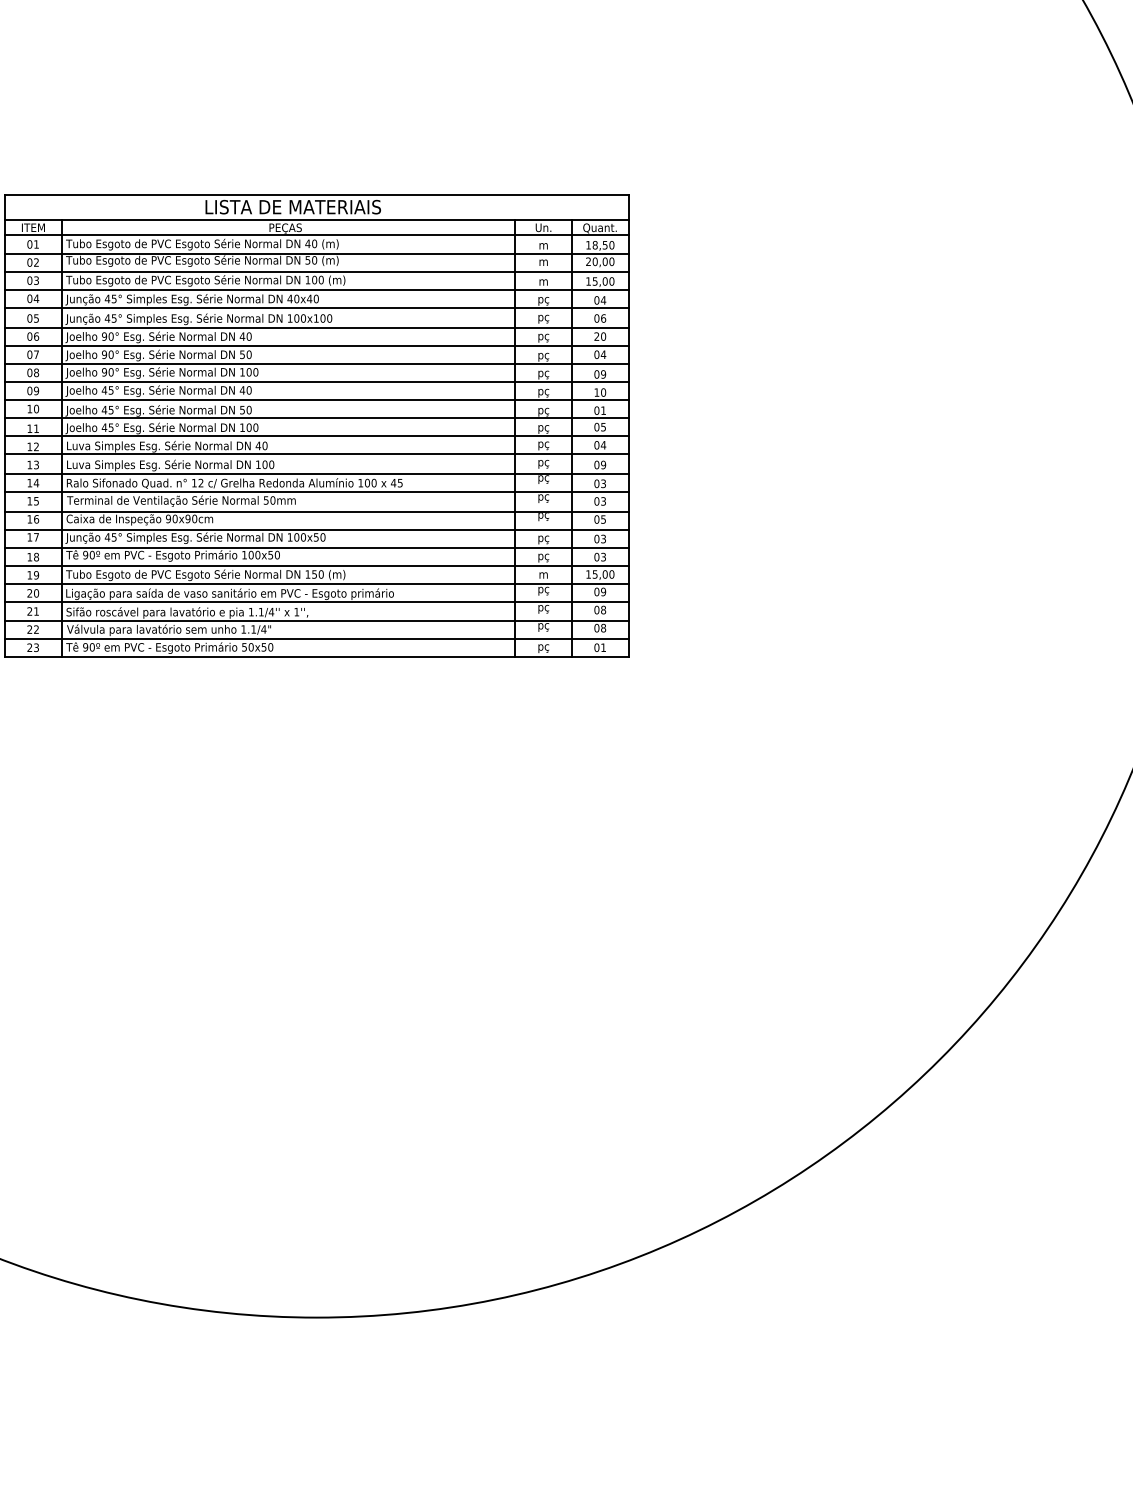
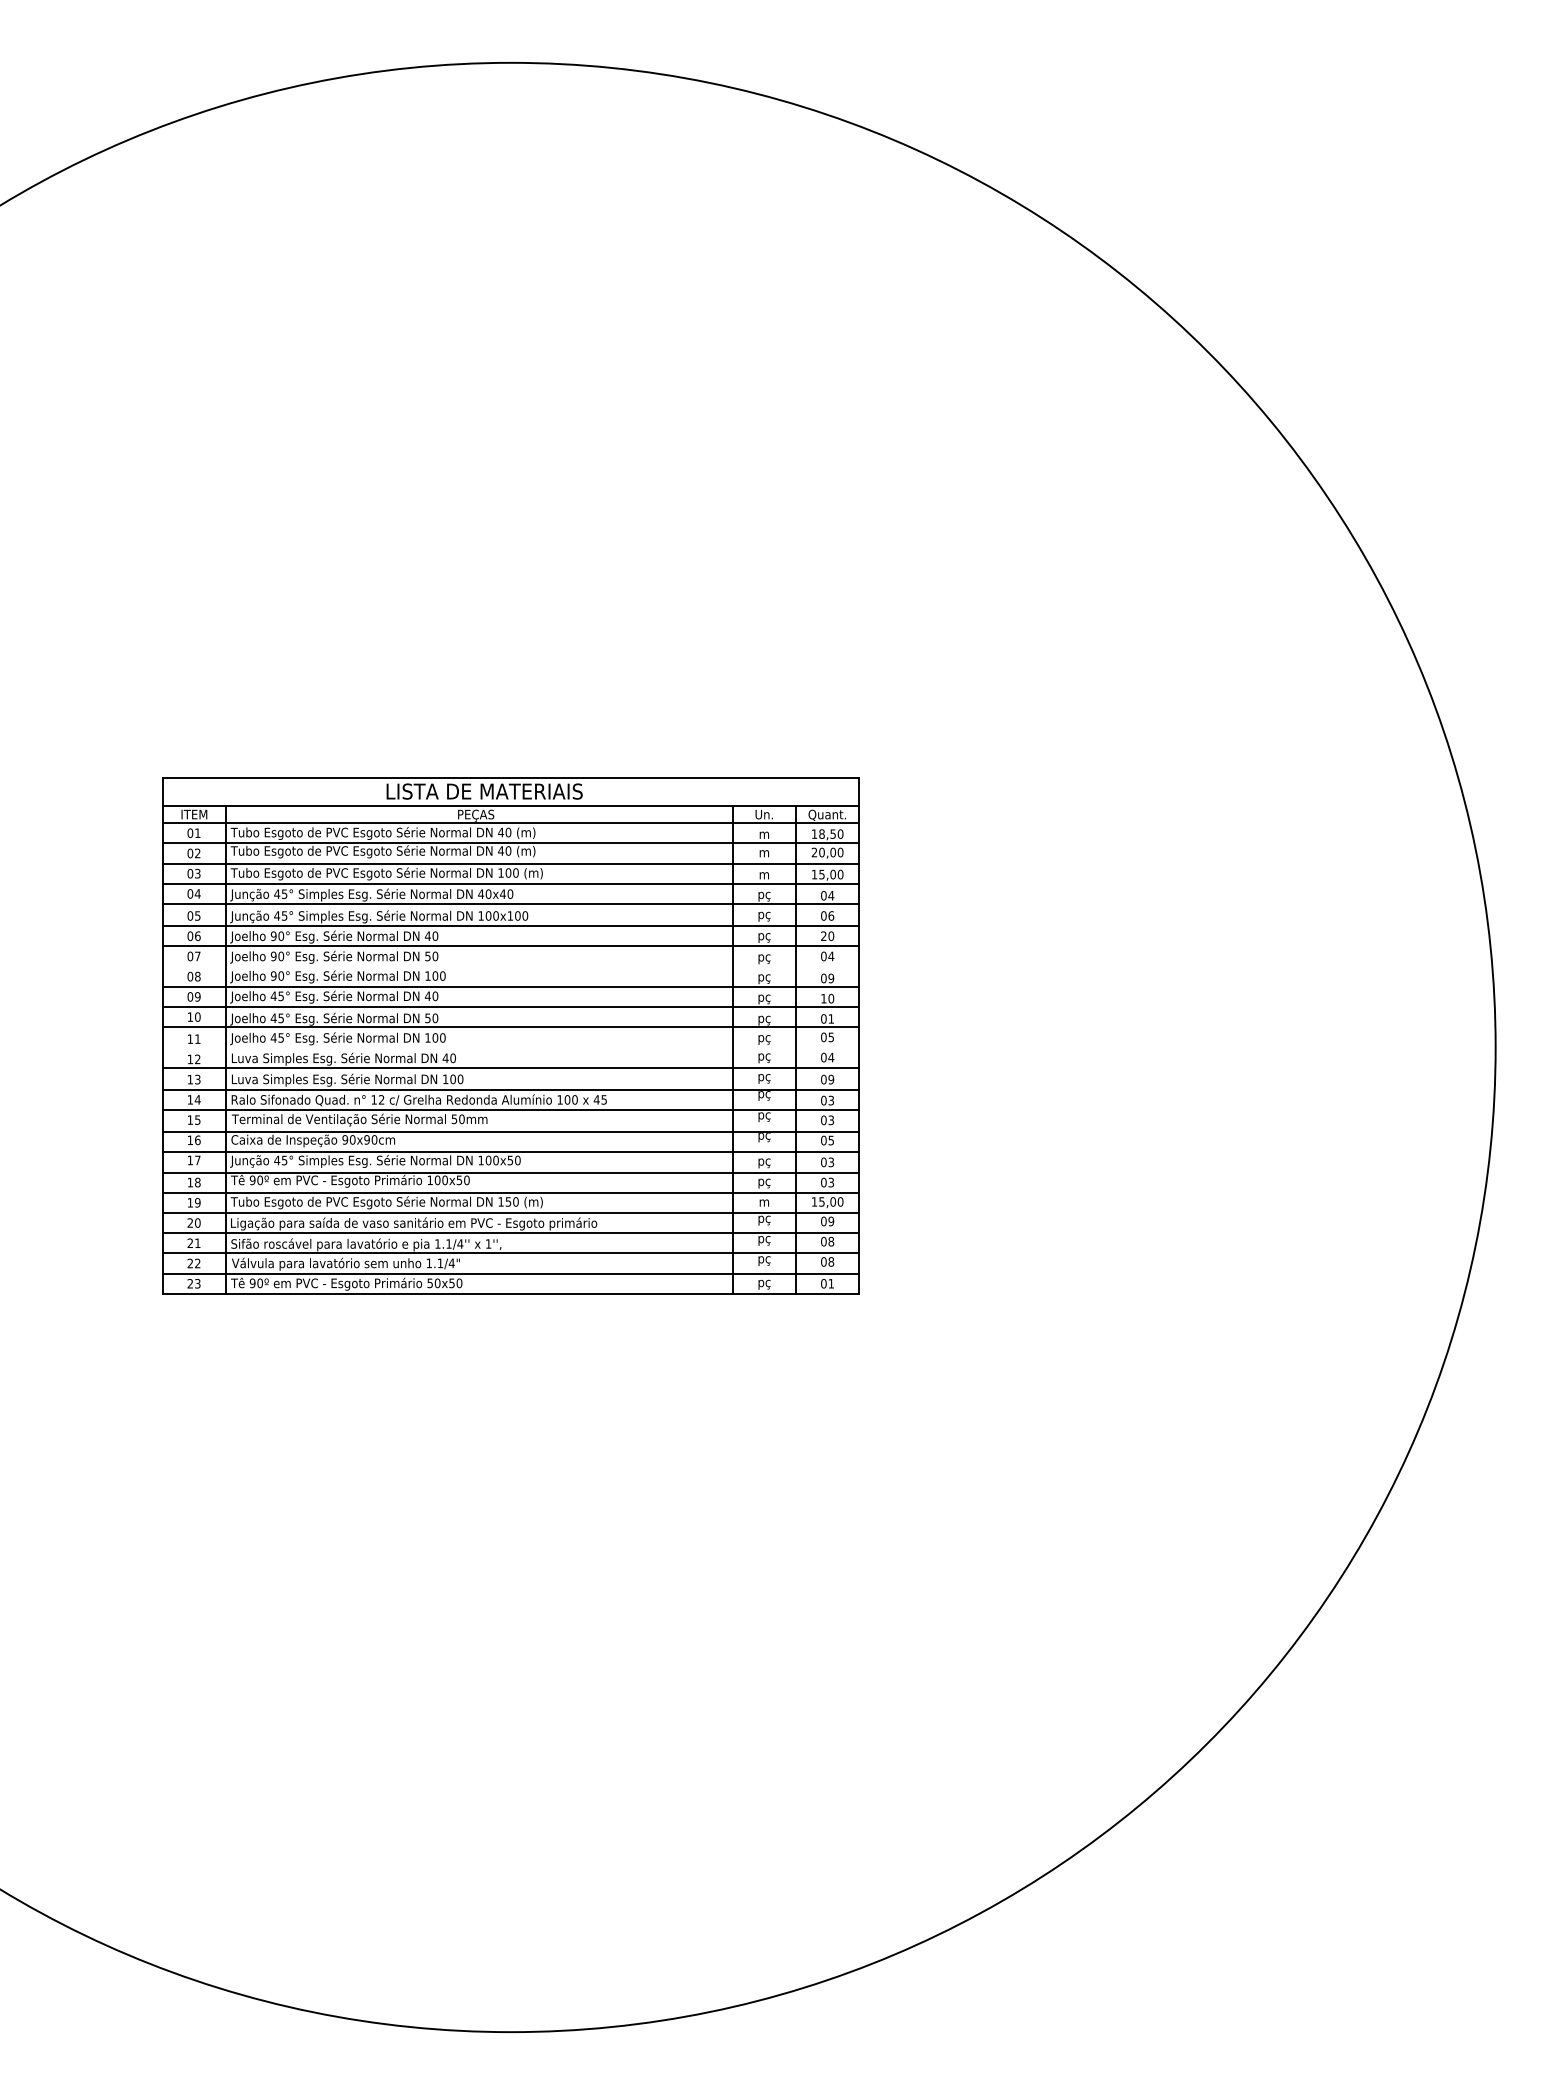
text: (307, 259) -> (500, 850), 50 -> 40
line: (316, 363) -> (510, 966), removed
line: (316, 436) -> (510, 1047), removed

